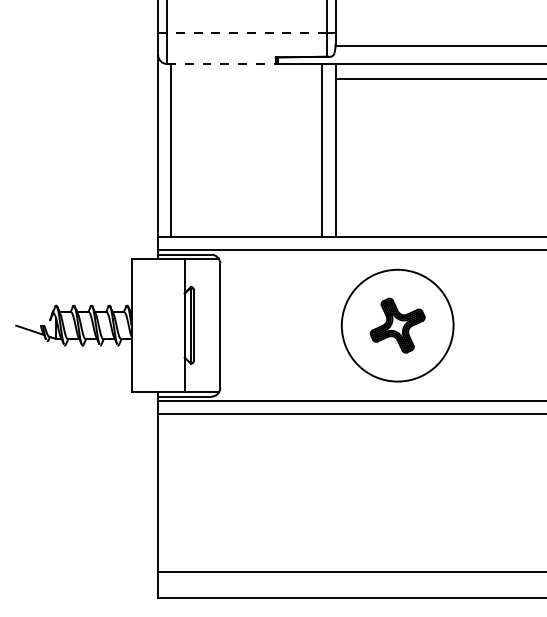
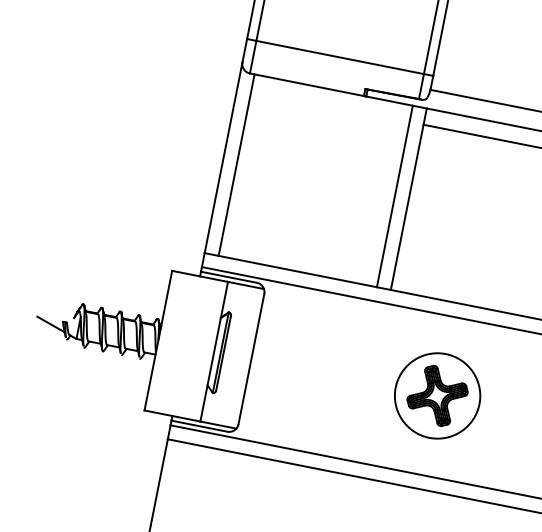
line: (246, 32) -> (339, 56), dashed -> solid
line: (221, 63) -> (307, 84), dashed -> solid
circle: (397, 325) -> (437, 395), size x0.71

